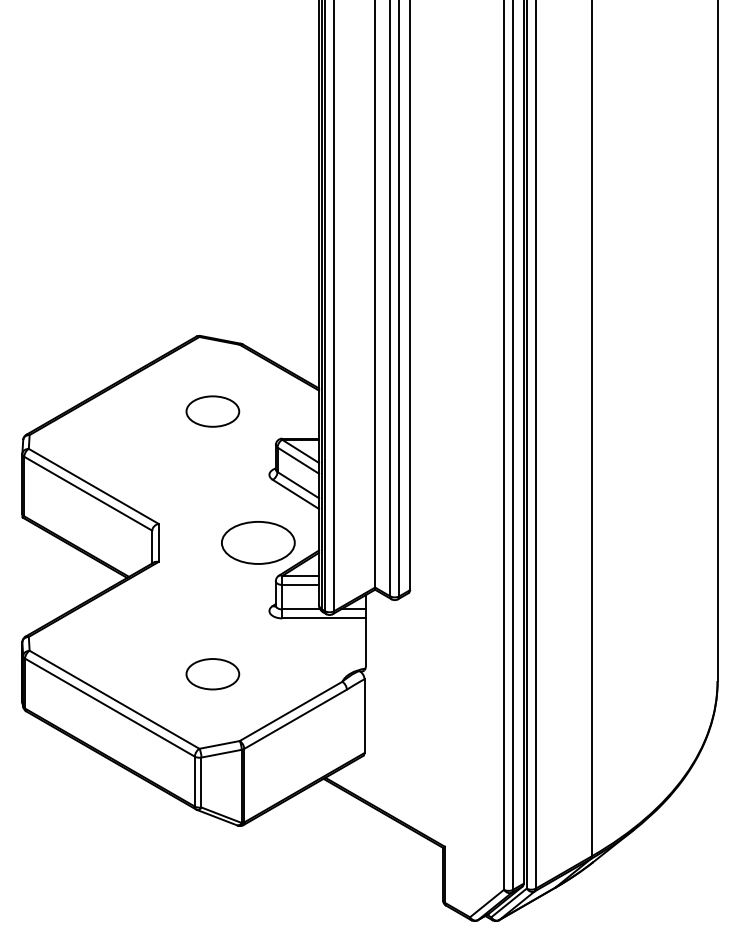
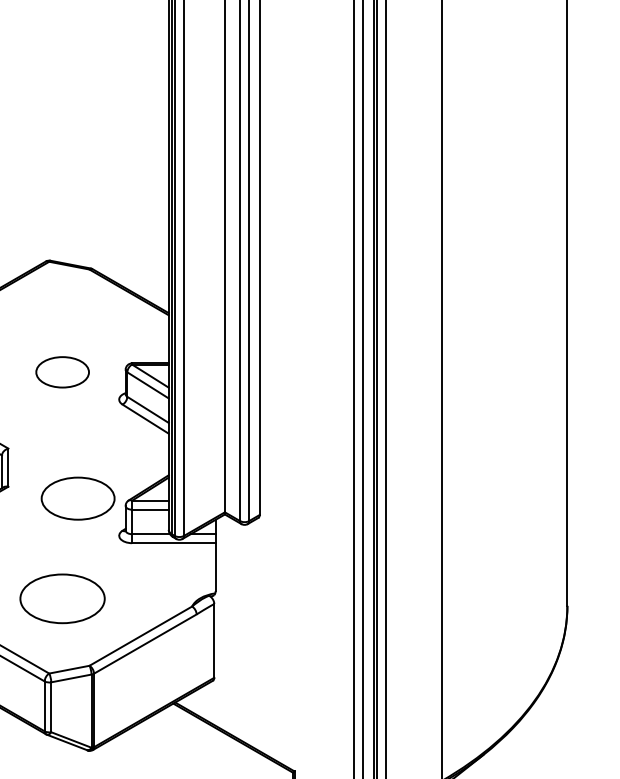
part: (212, 411) -> (62, 372), moved
part: (258, 542) -> (78, 498), moved
part: (212, 674) -> (62, 599), size x1.6

